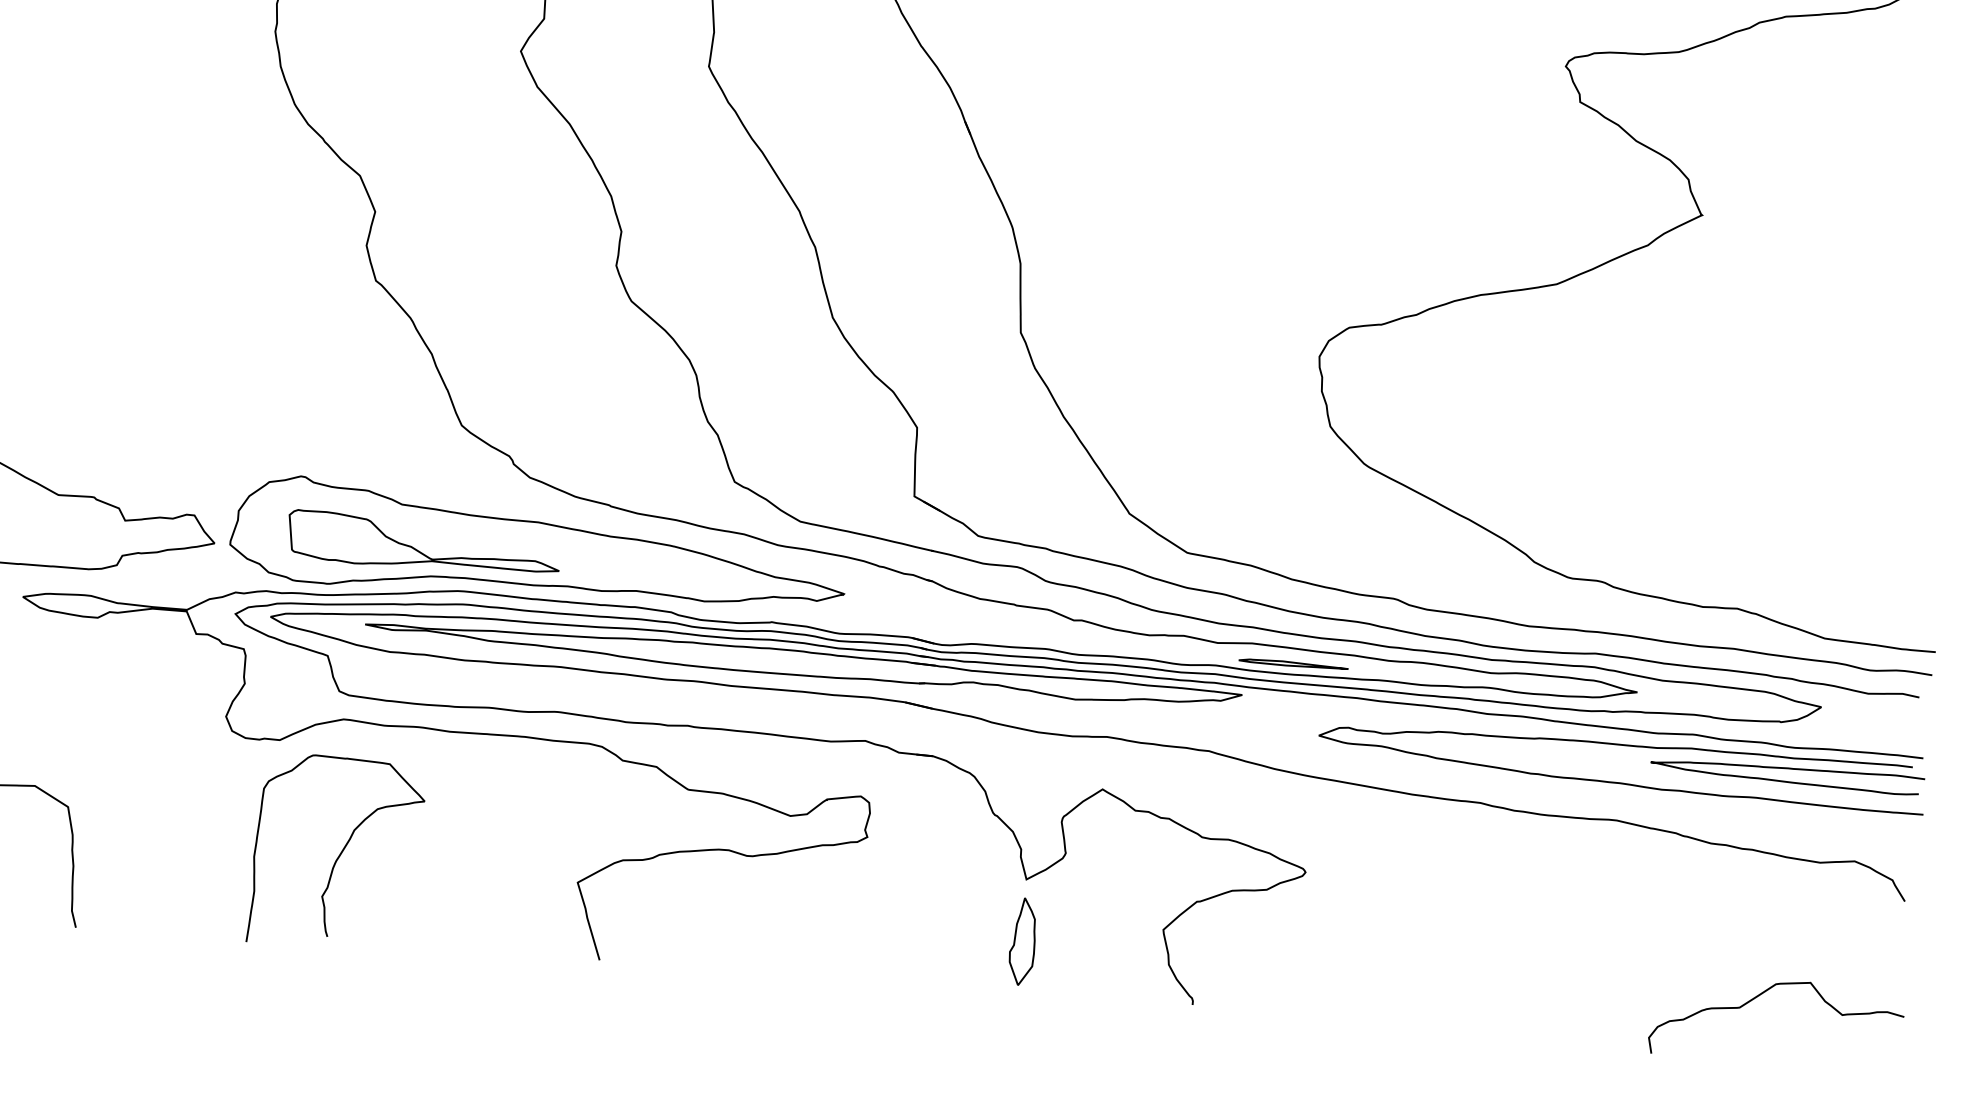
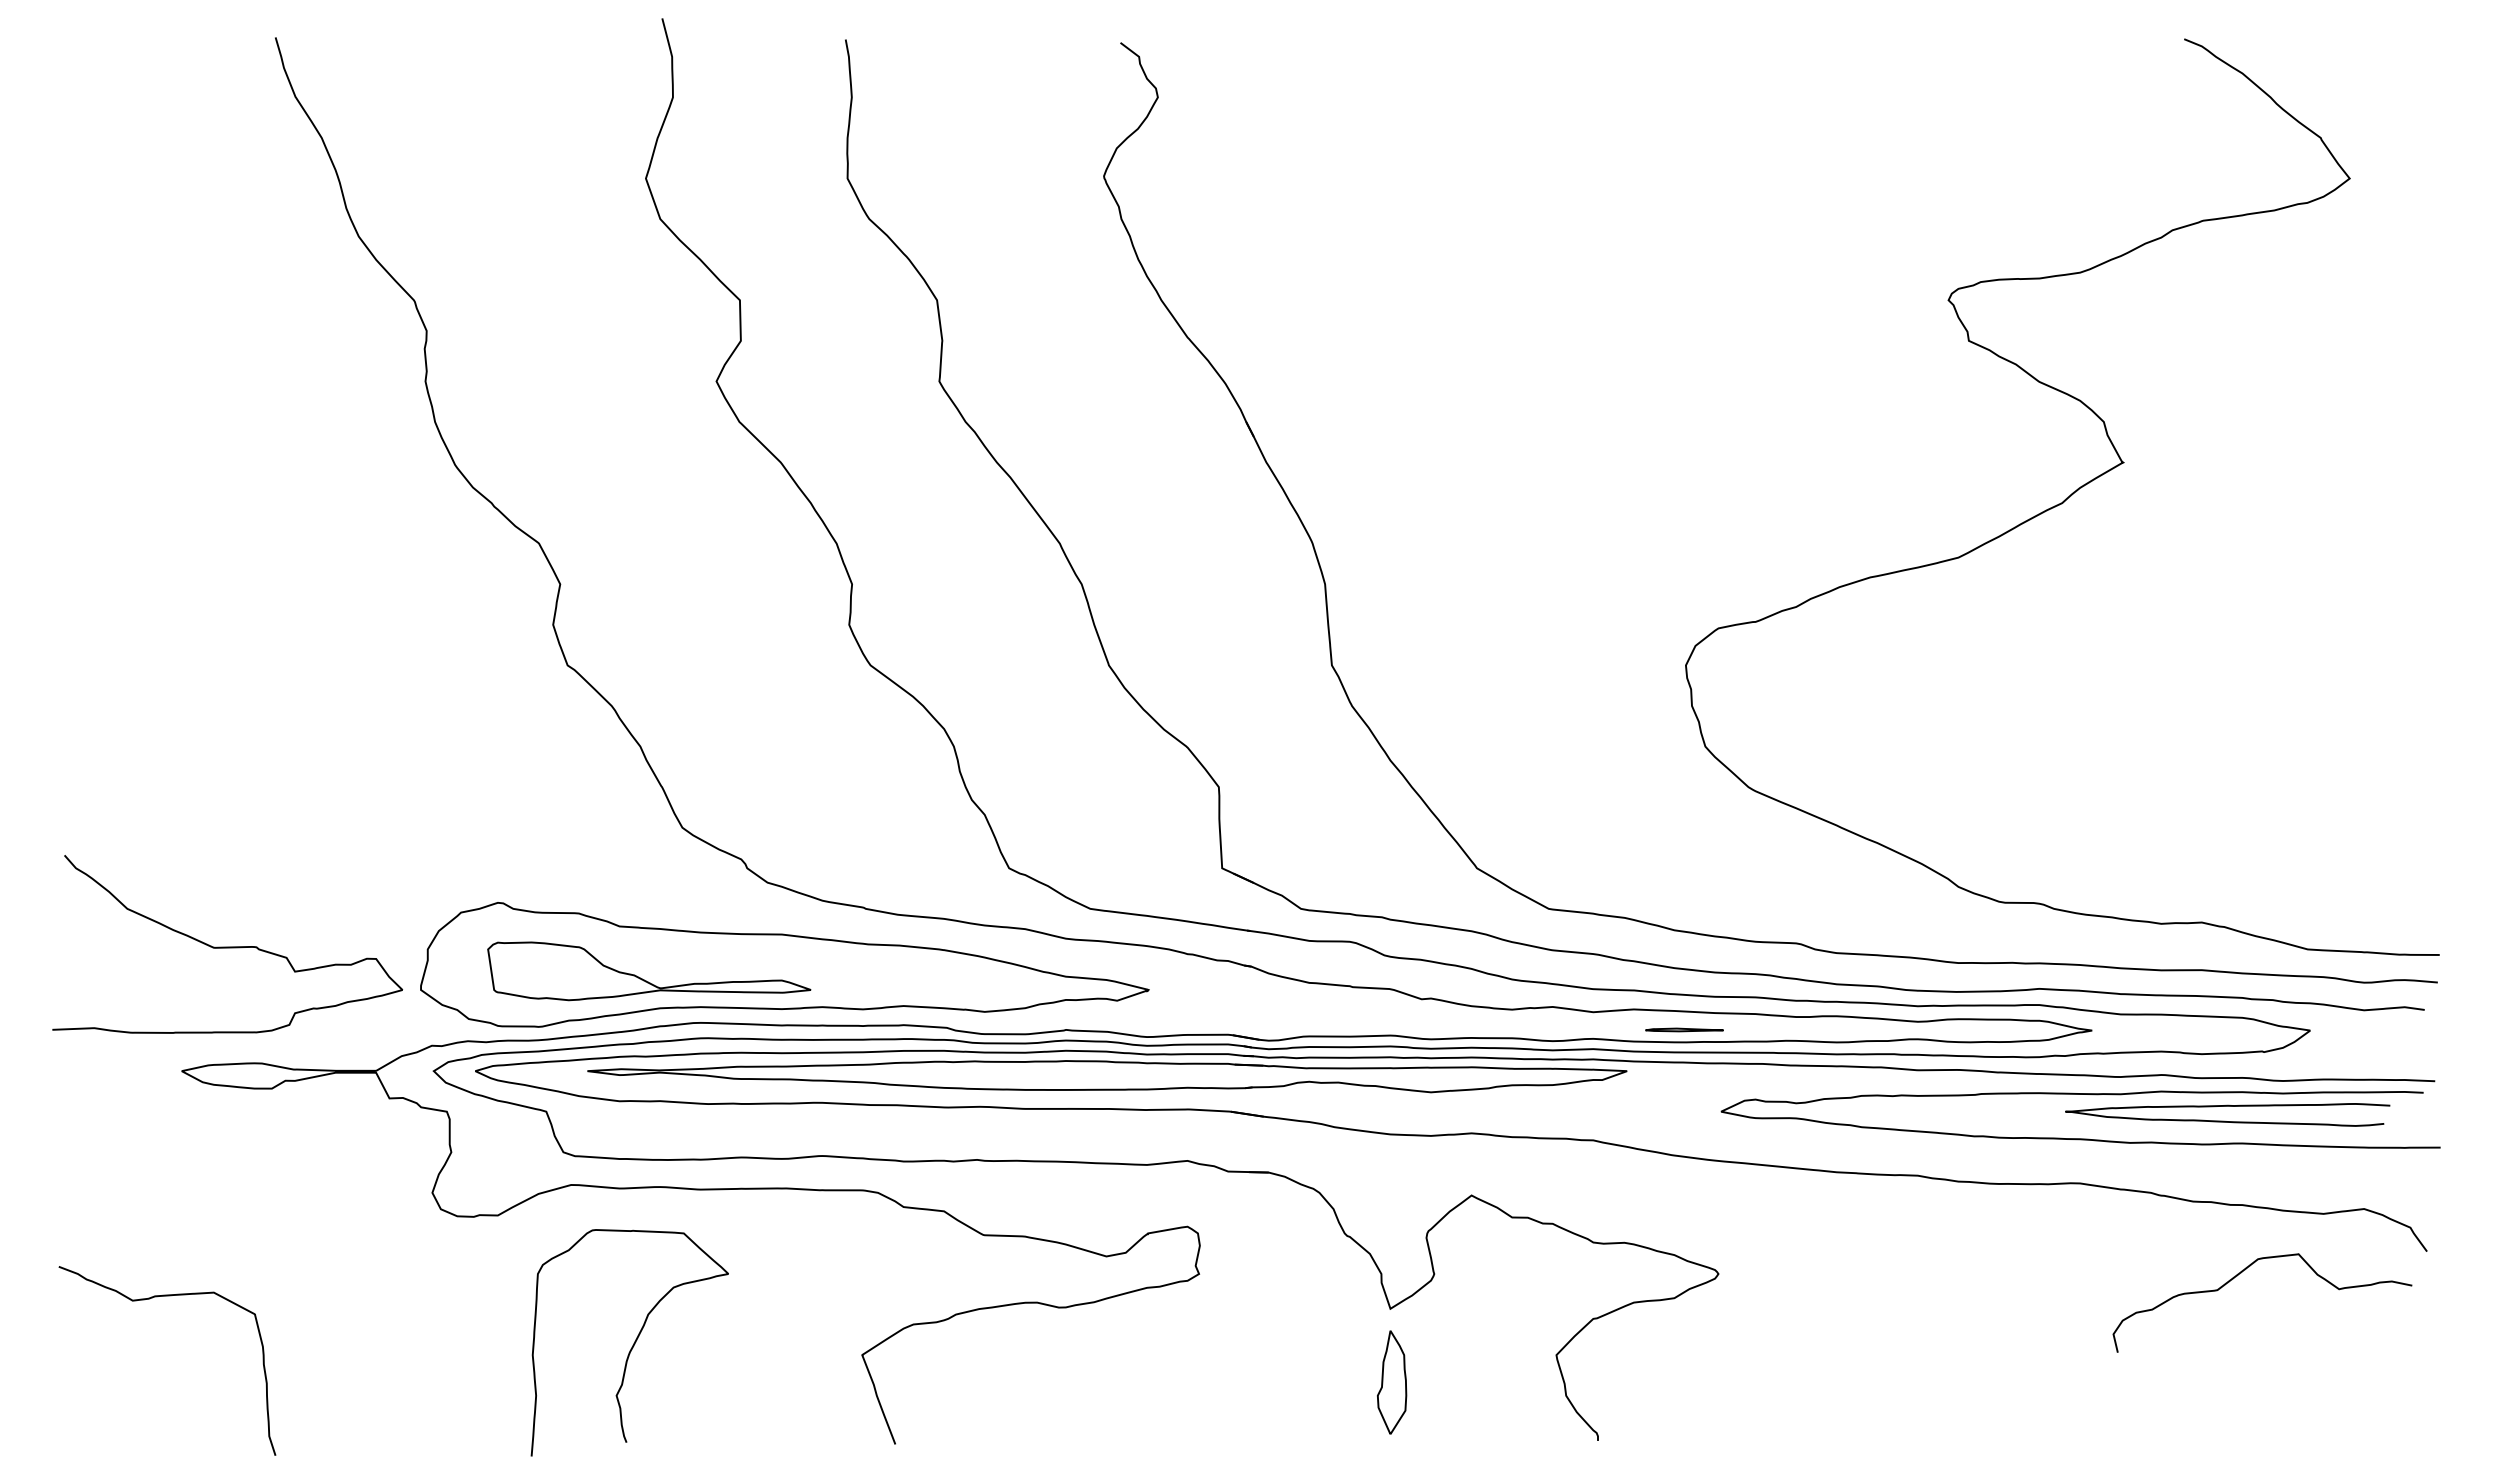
part: (1293, 663) -> (1684, 1029), size x0.6
curve: (1784, 780) -> (2224, 1120), moved
curve: (339, 853) -> (633, 1343), moved
curve: (1761, 995) -> (2241, 1273), moved

